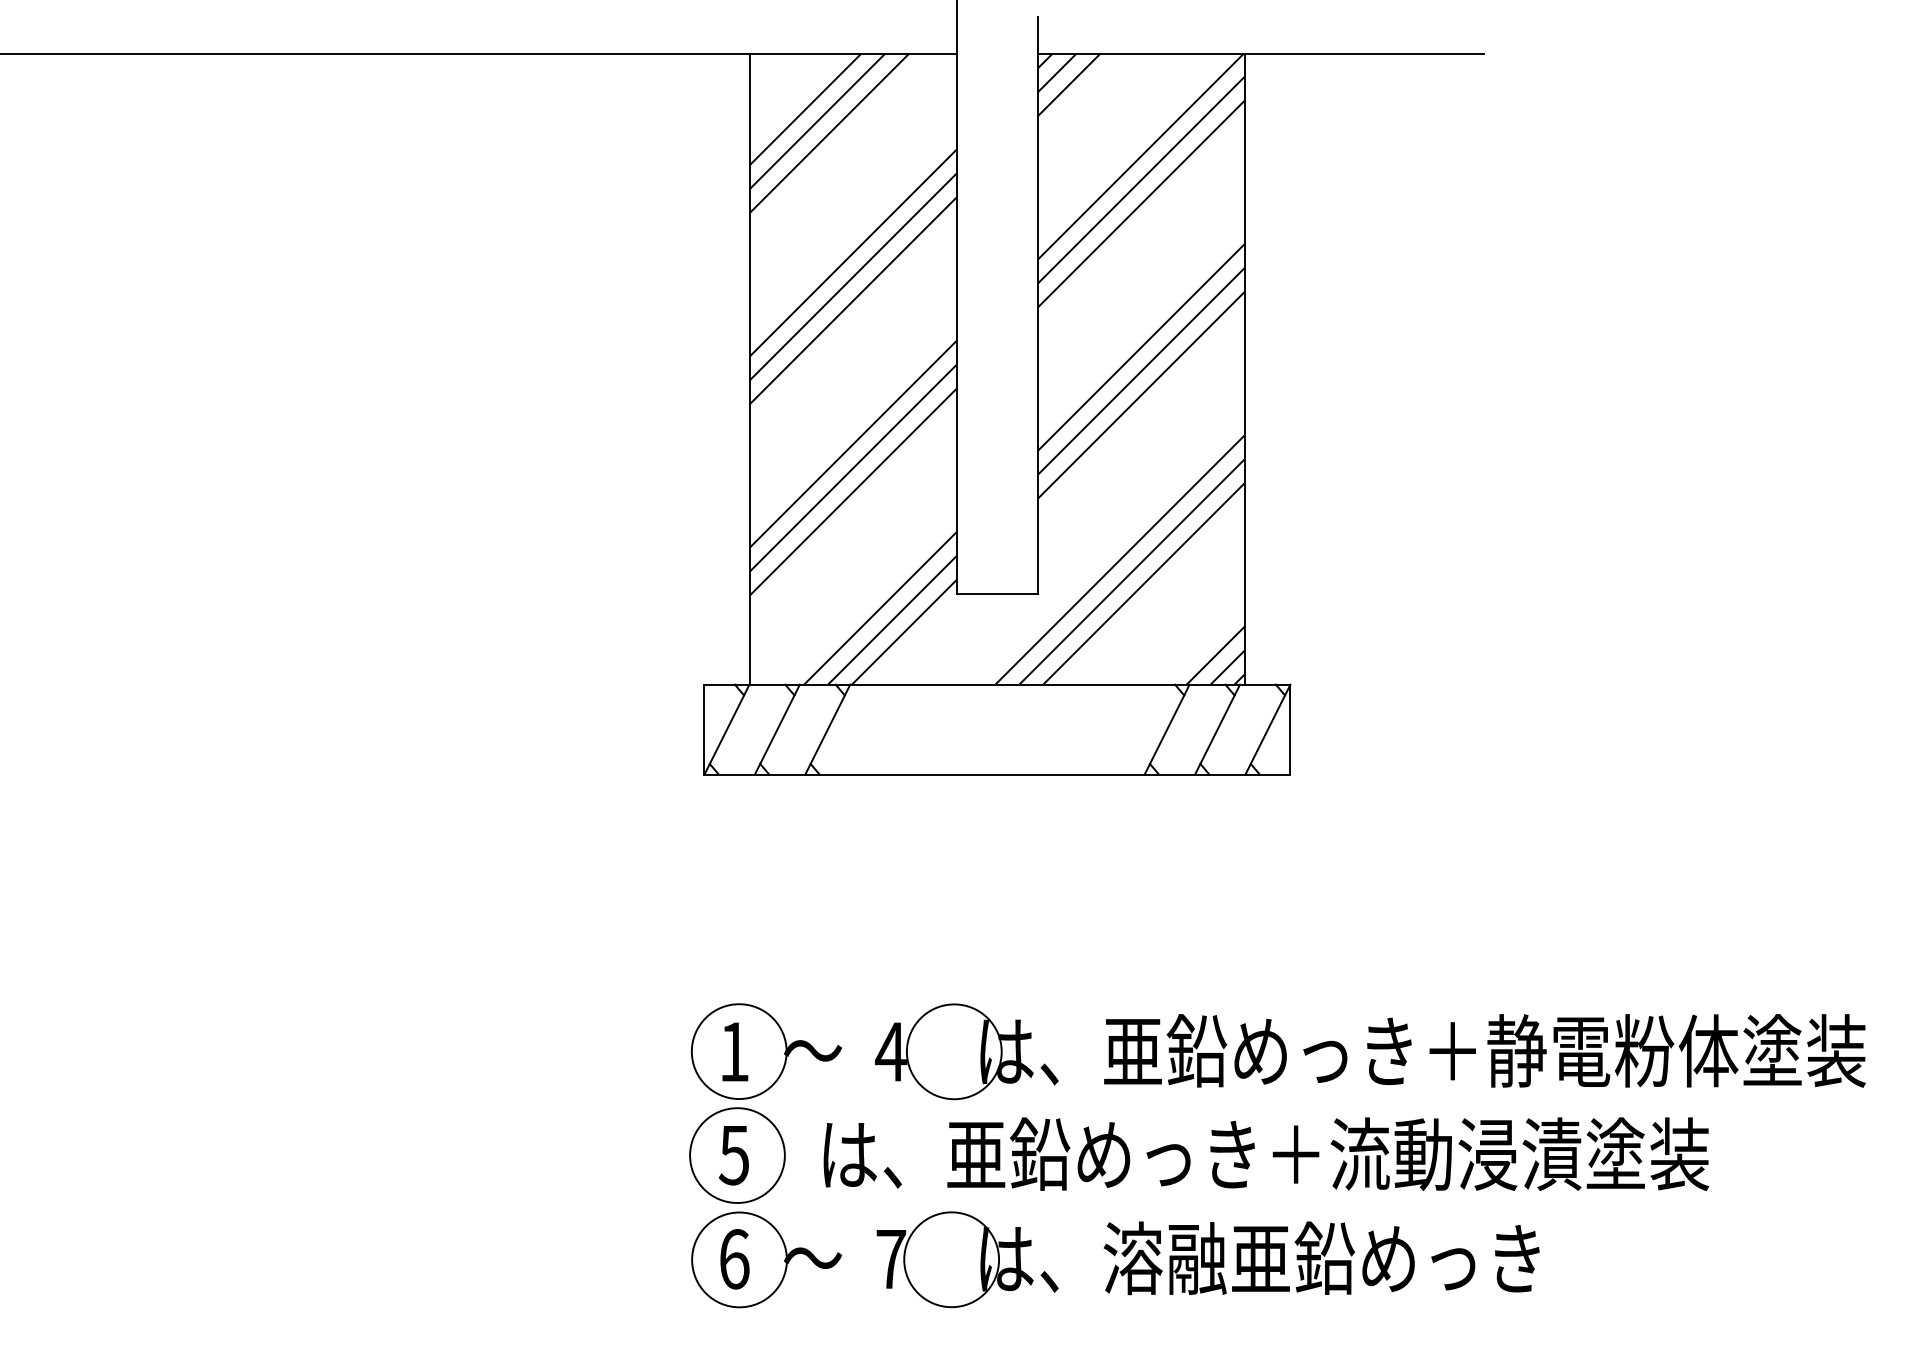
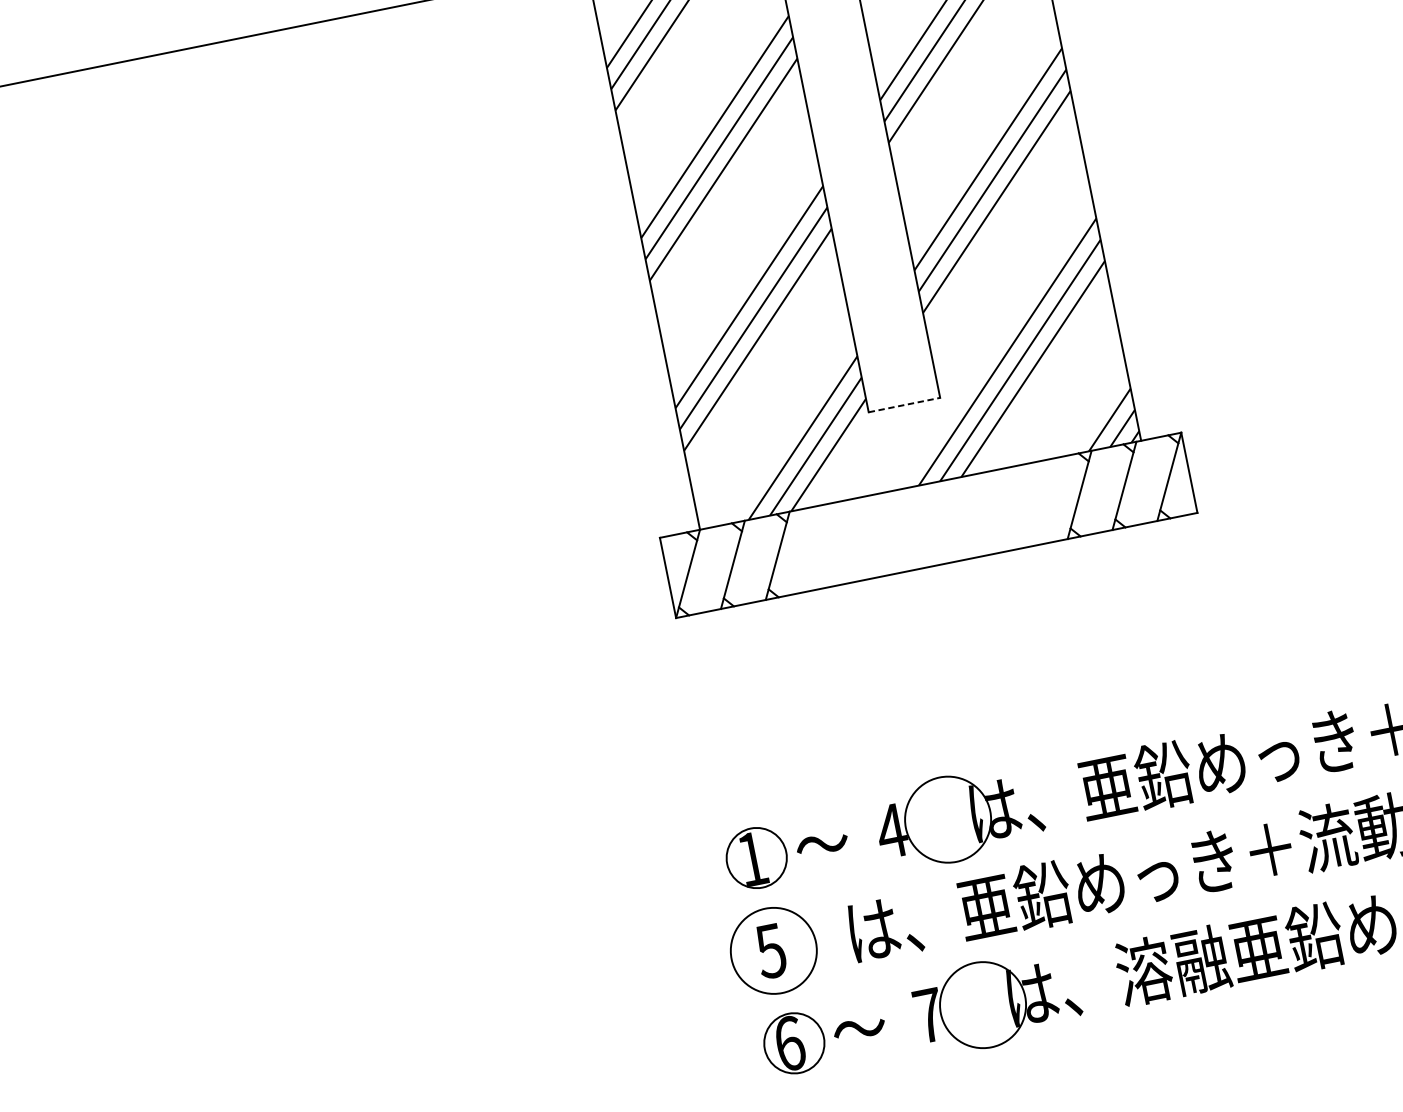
line: (997, 594) -> (904, 405), solid -> dashed
circle: (738, 1051) -> (756, 858), size x0.7
circle: (739, 1259) -> (794, 1042), size x0.7

